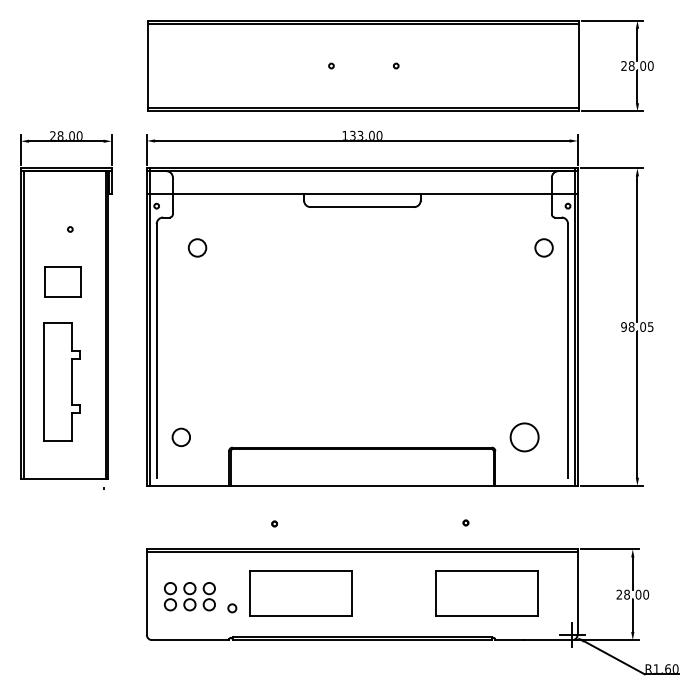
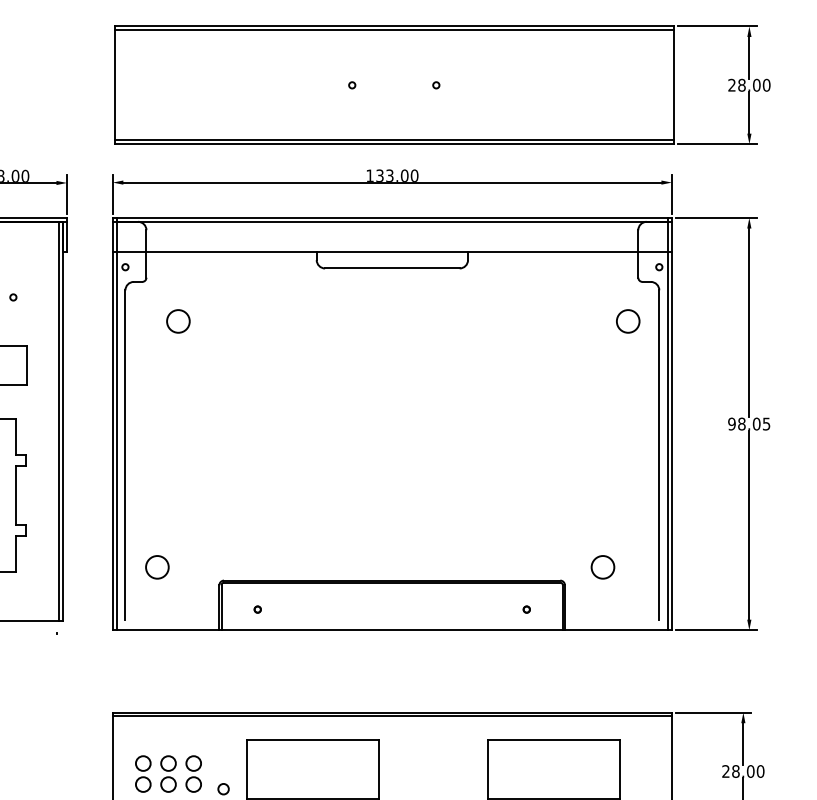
circle: (524, 437) -> (602, 567), size x0.62
part: (465, 522) -> (526, 608), moved
part: (274, 523) -> (257, 608), moved

